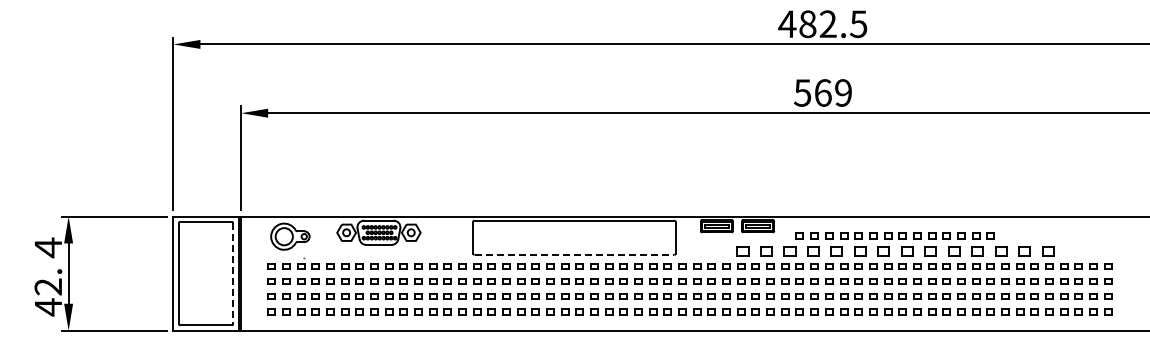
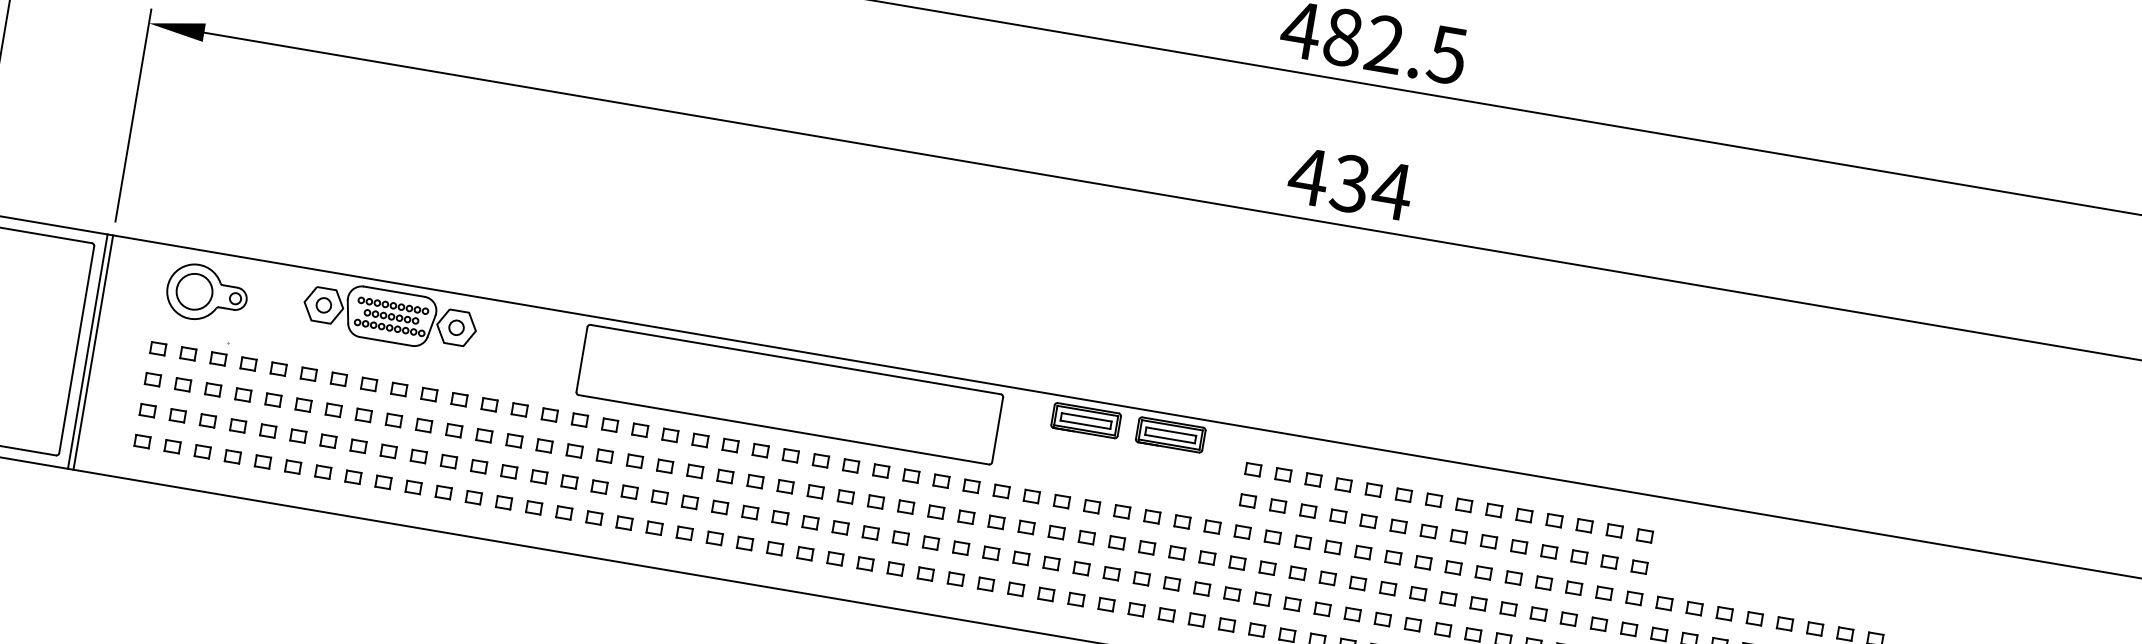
text: (822, 92) -> (1349, 182), 569 -> 434
part: (894, 251) -> (1442, 534), size x0.62
line: (574, 254) -> (784, 429), dashed -> solid
line: (233, 274) -> (77, 351), dashed -> solid

